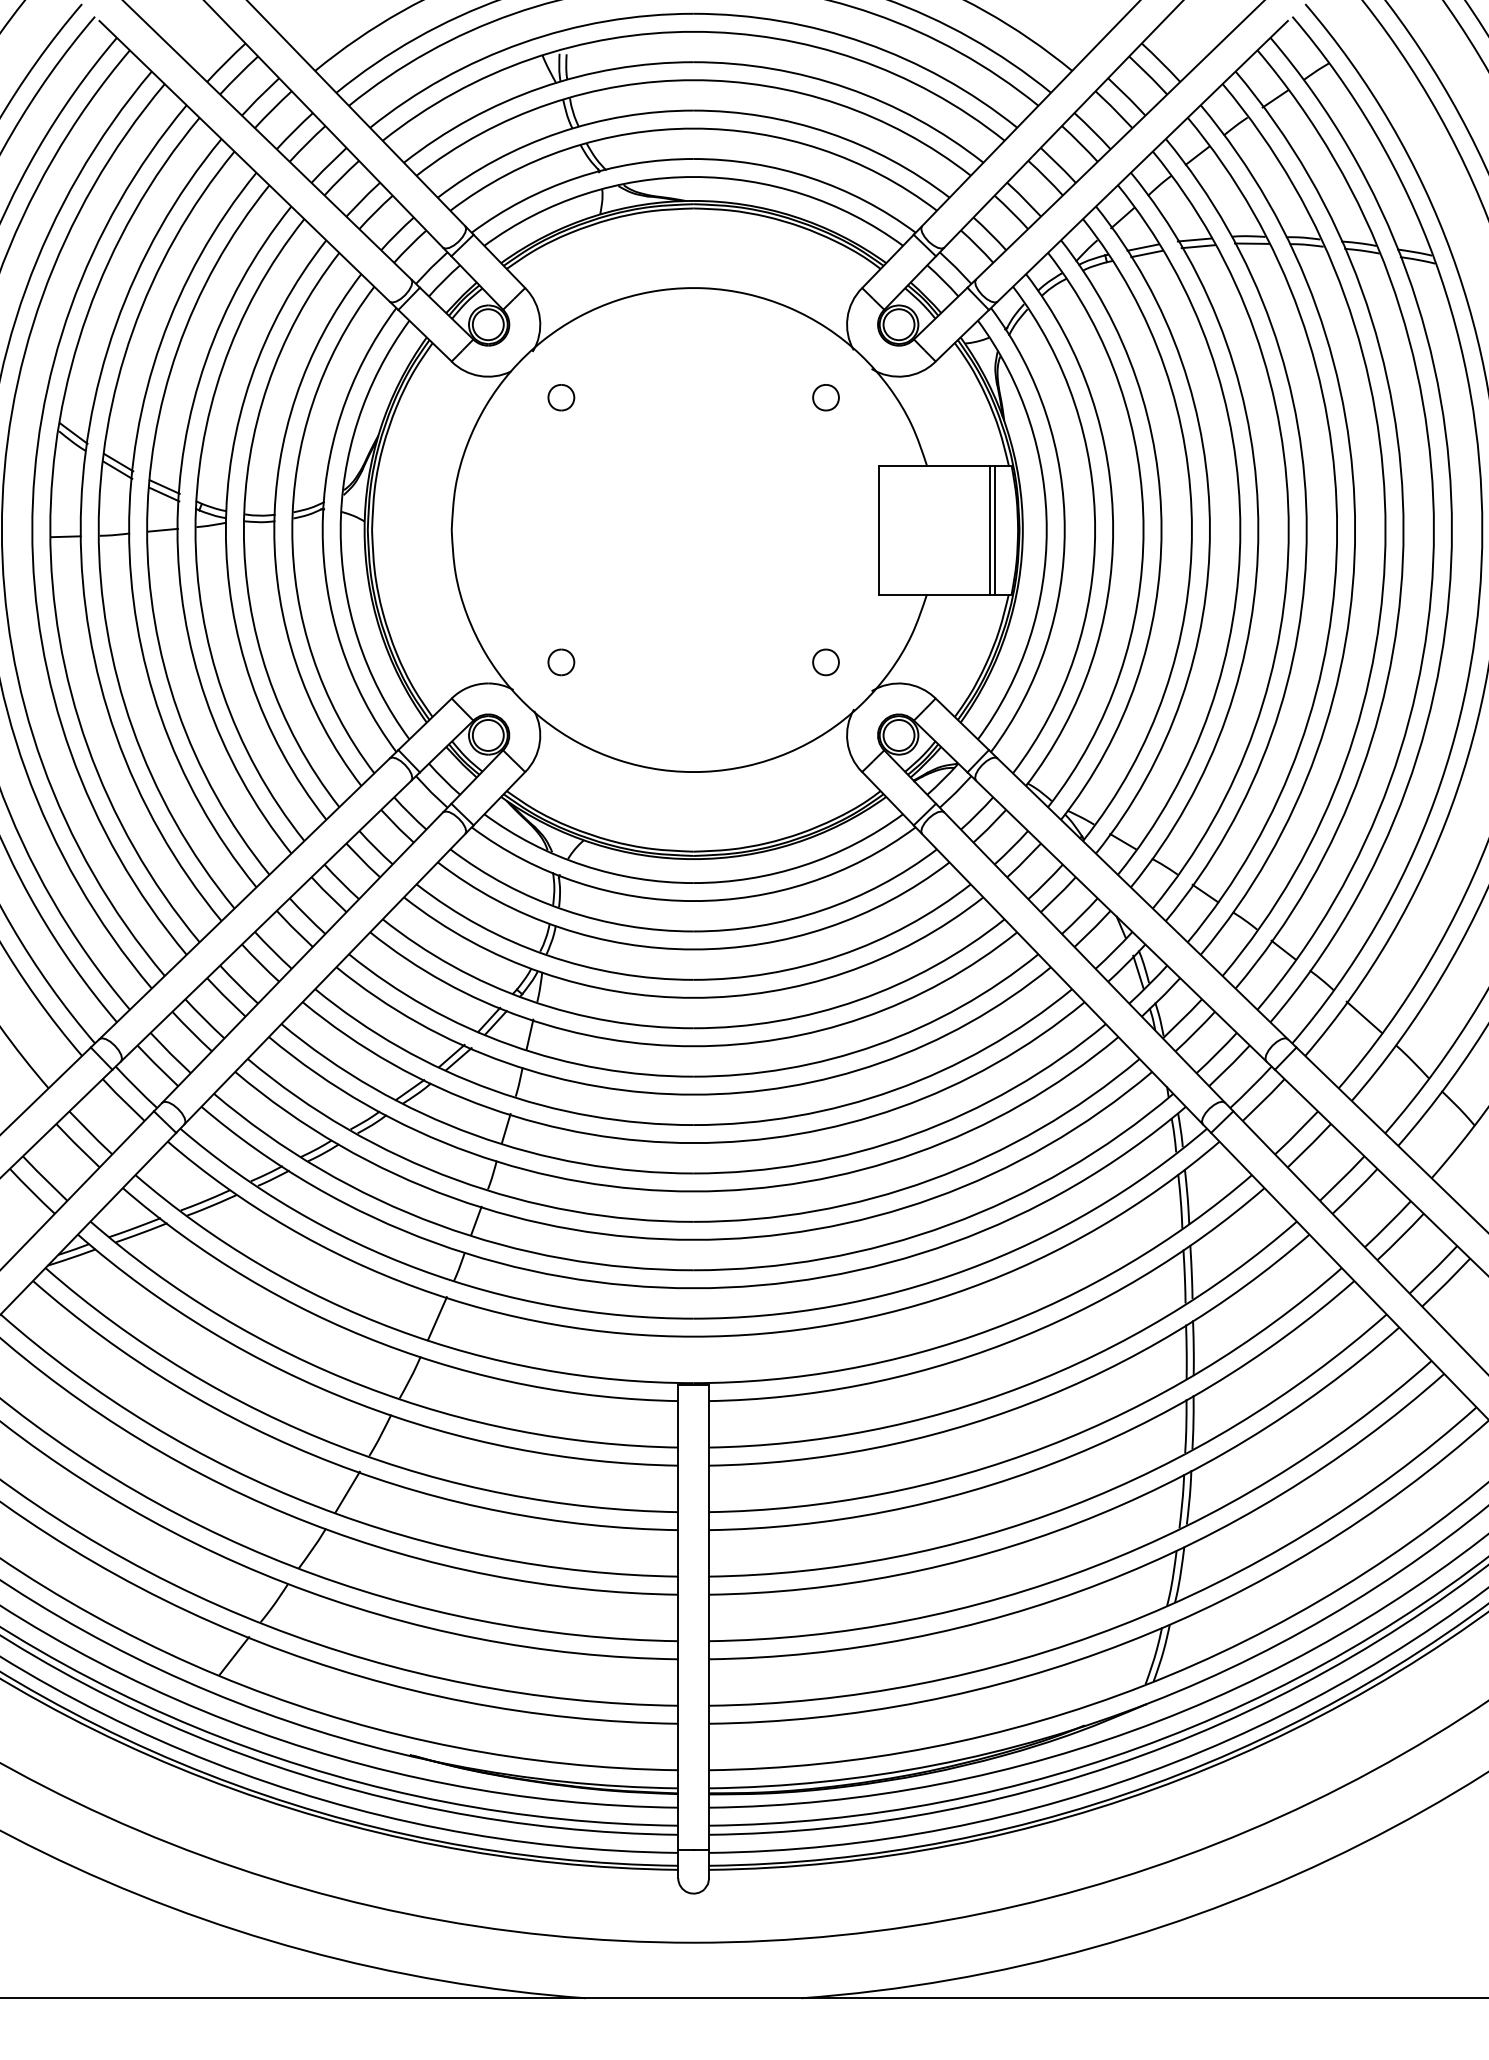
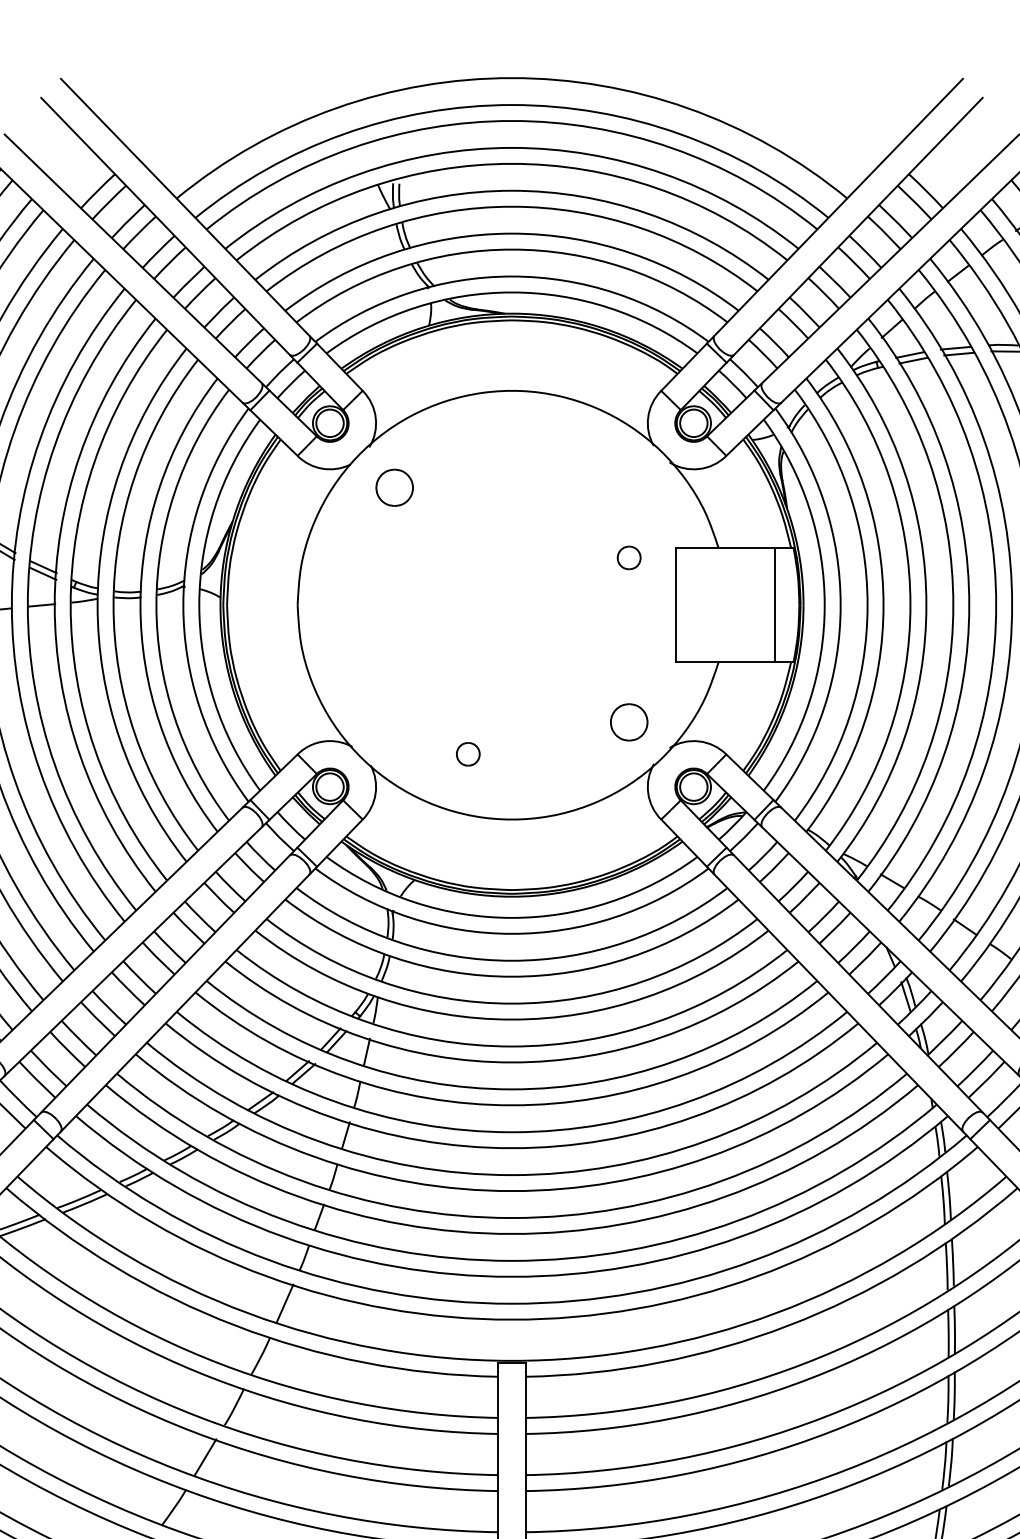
part: (561, 397) -> (394, 487), size x1.6
part: (825, 397) -> (628, 557), moved
line: (994, 529) -> (778, 604), removed
part: (561, 662) -> (468, 754), moved
part: (825, 662) -> (628, 722), size x1.6

